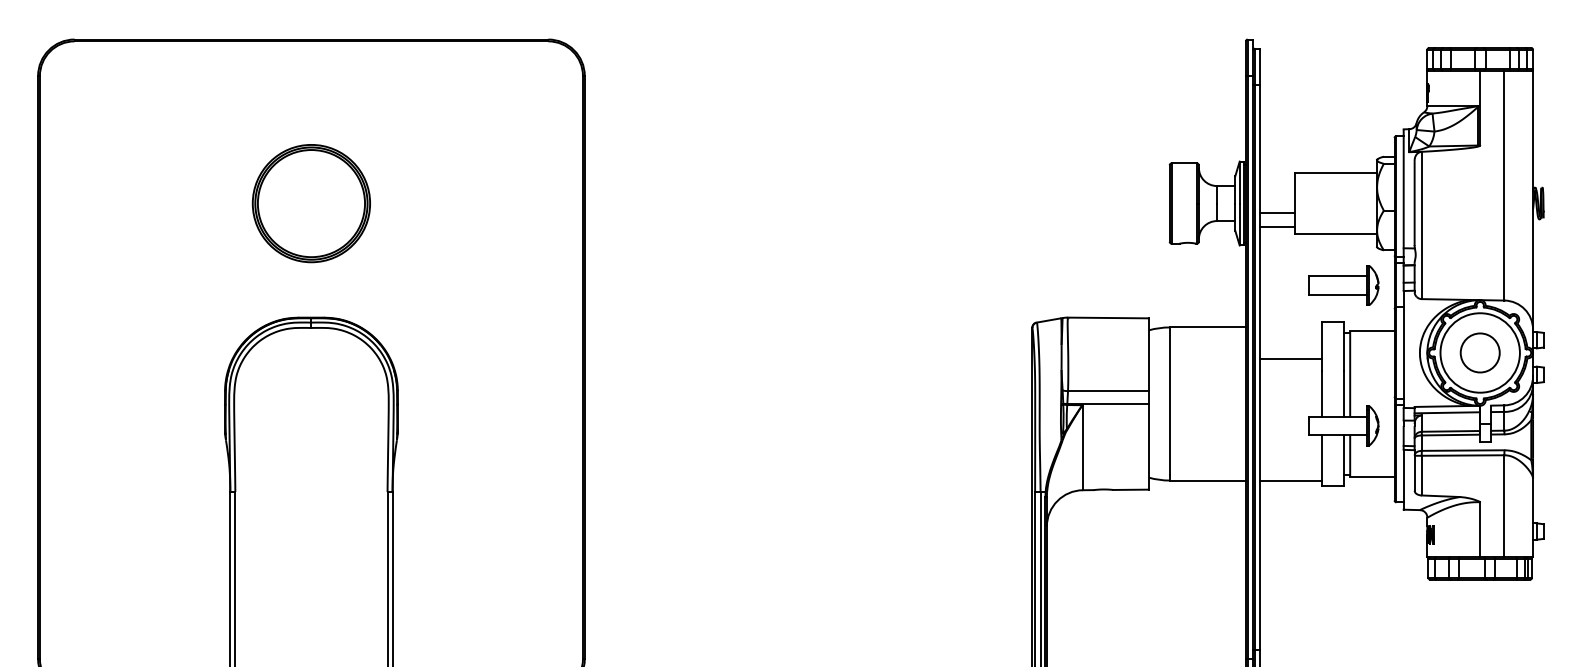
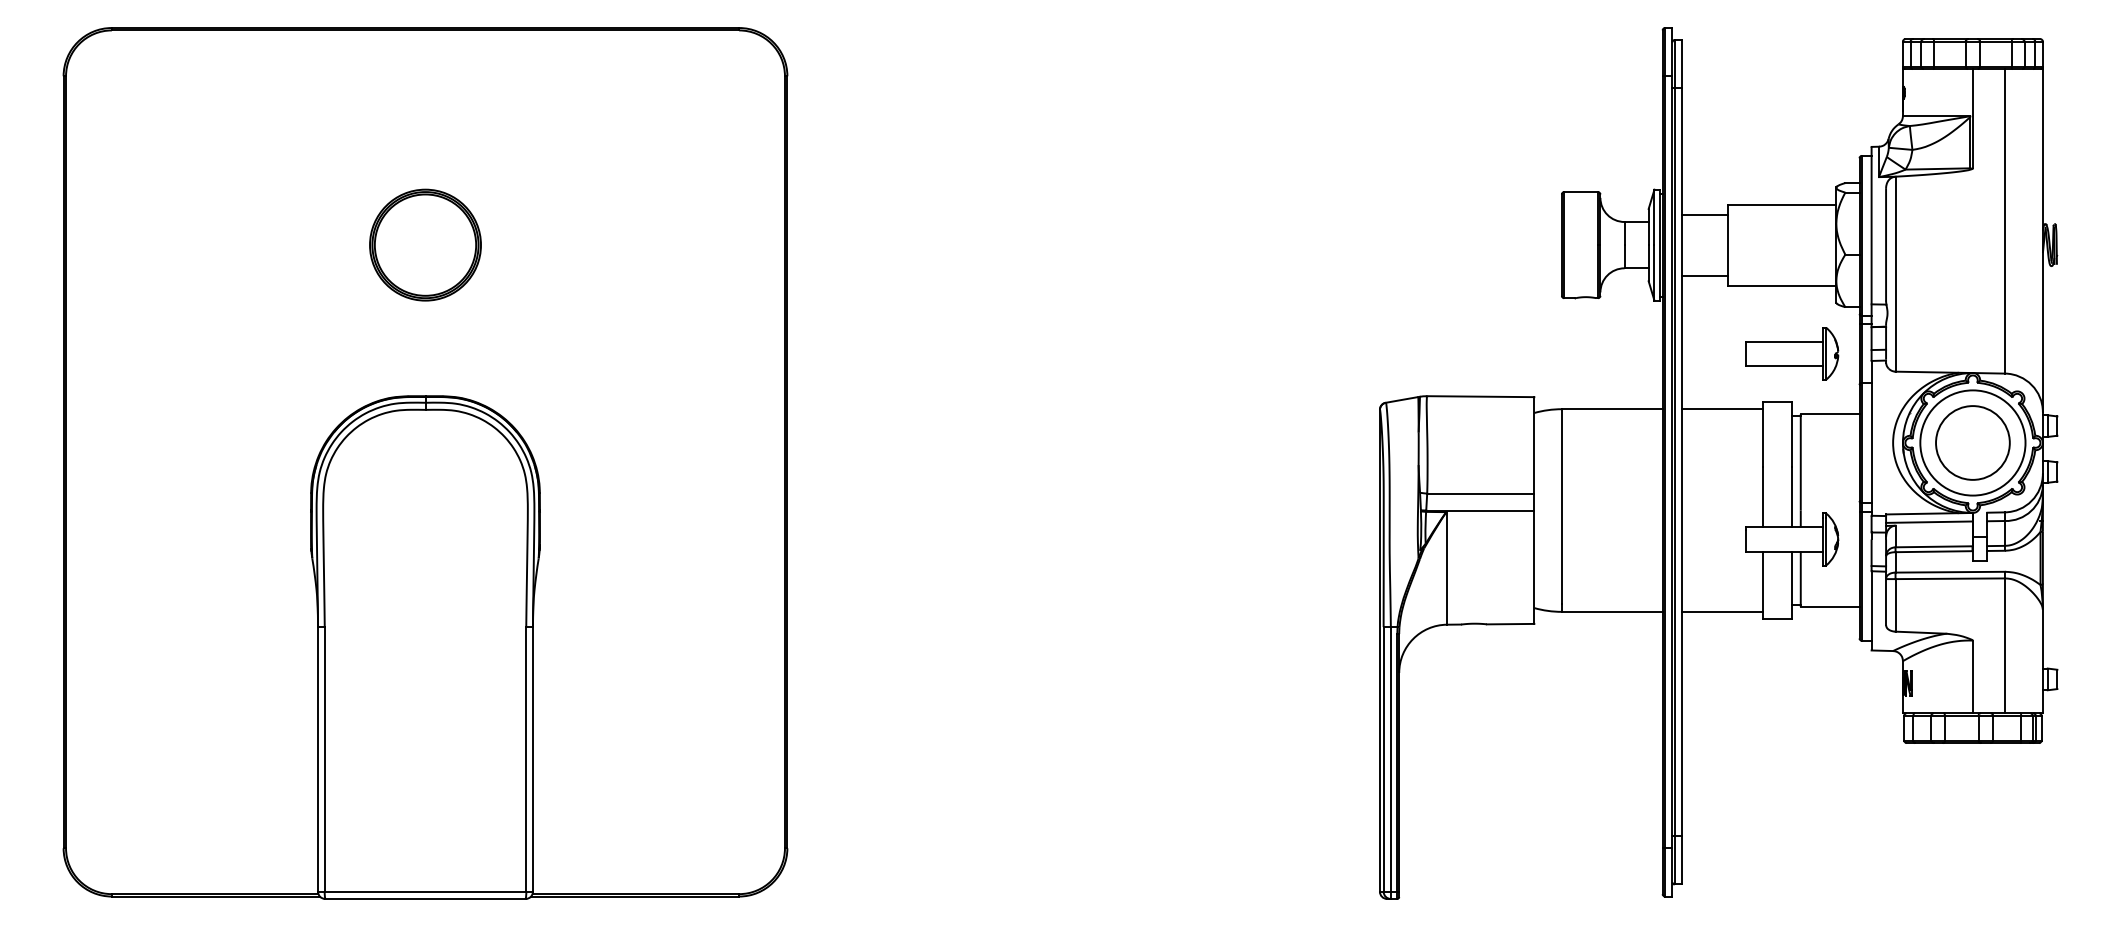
part: (311, 203) -> (425, 244), size x0.71
line: (1277, 212) -> (1704, 214), moved
circle: (1479, 352) -> (1972, 442), size x1.43
line: (1291, 359) -> (1722, 409), moved

